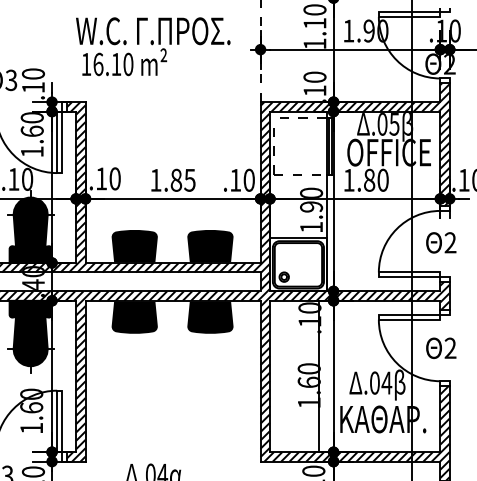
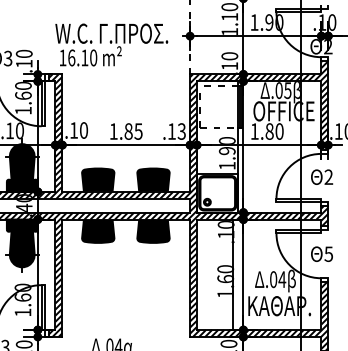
text: (152, 46) -> (111, 44), moved
text: (248, 180) -> (181, 131), .10 -> .13
text: (450, 347) -> (328, 253), 2 -> 5

